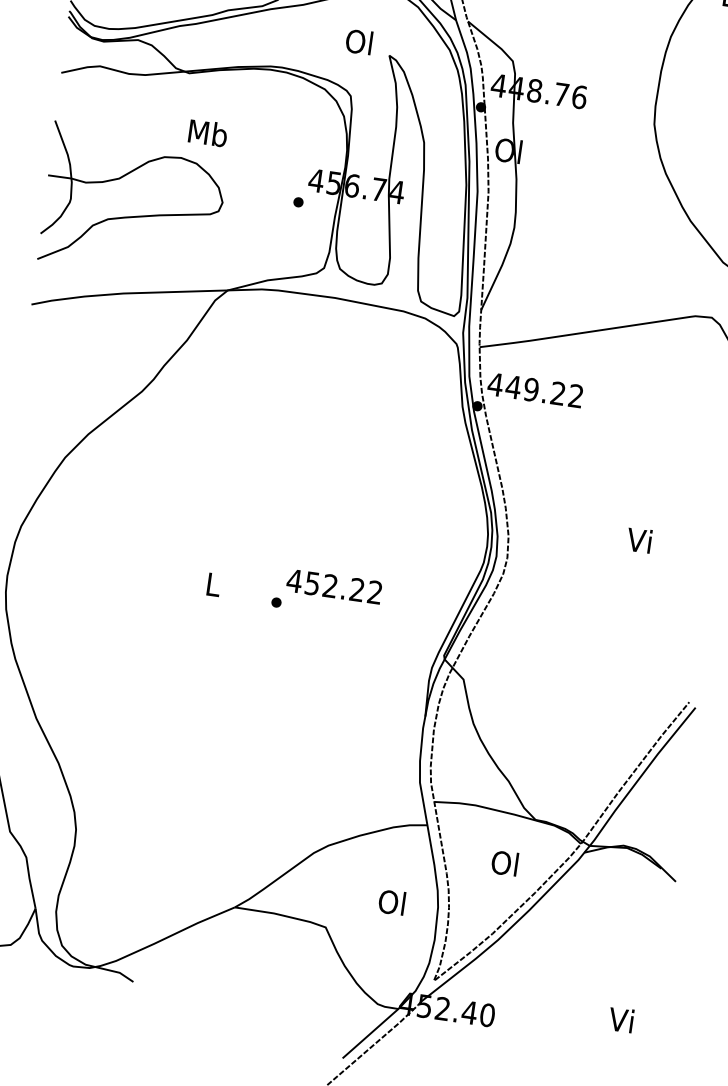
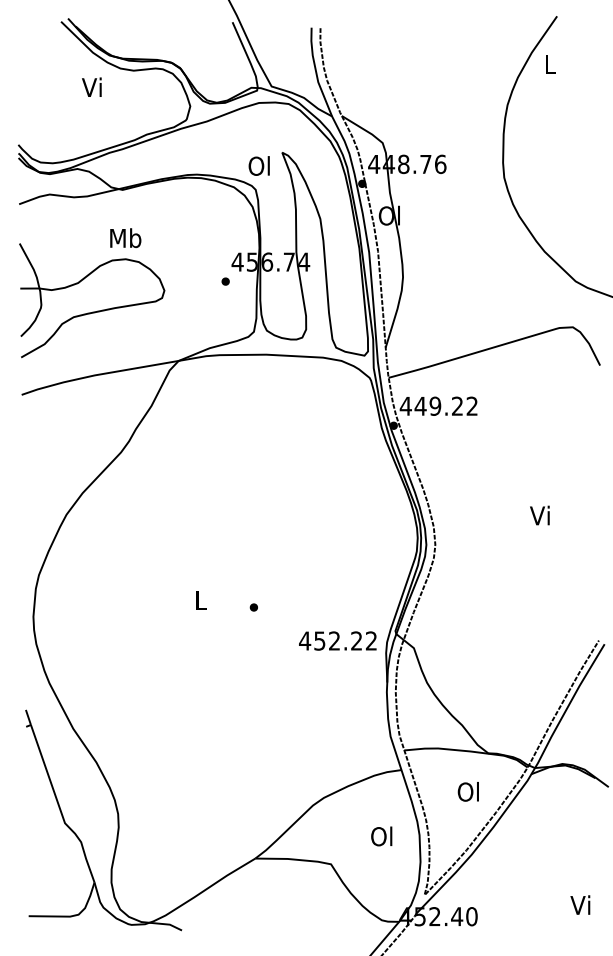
text: (358, 41) -> (258, 165), moved
text: (207, 133) -> (125, 238), moved
text: (334, 585) -> (337, 640), moved

